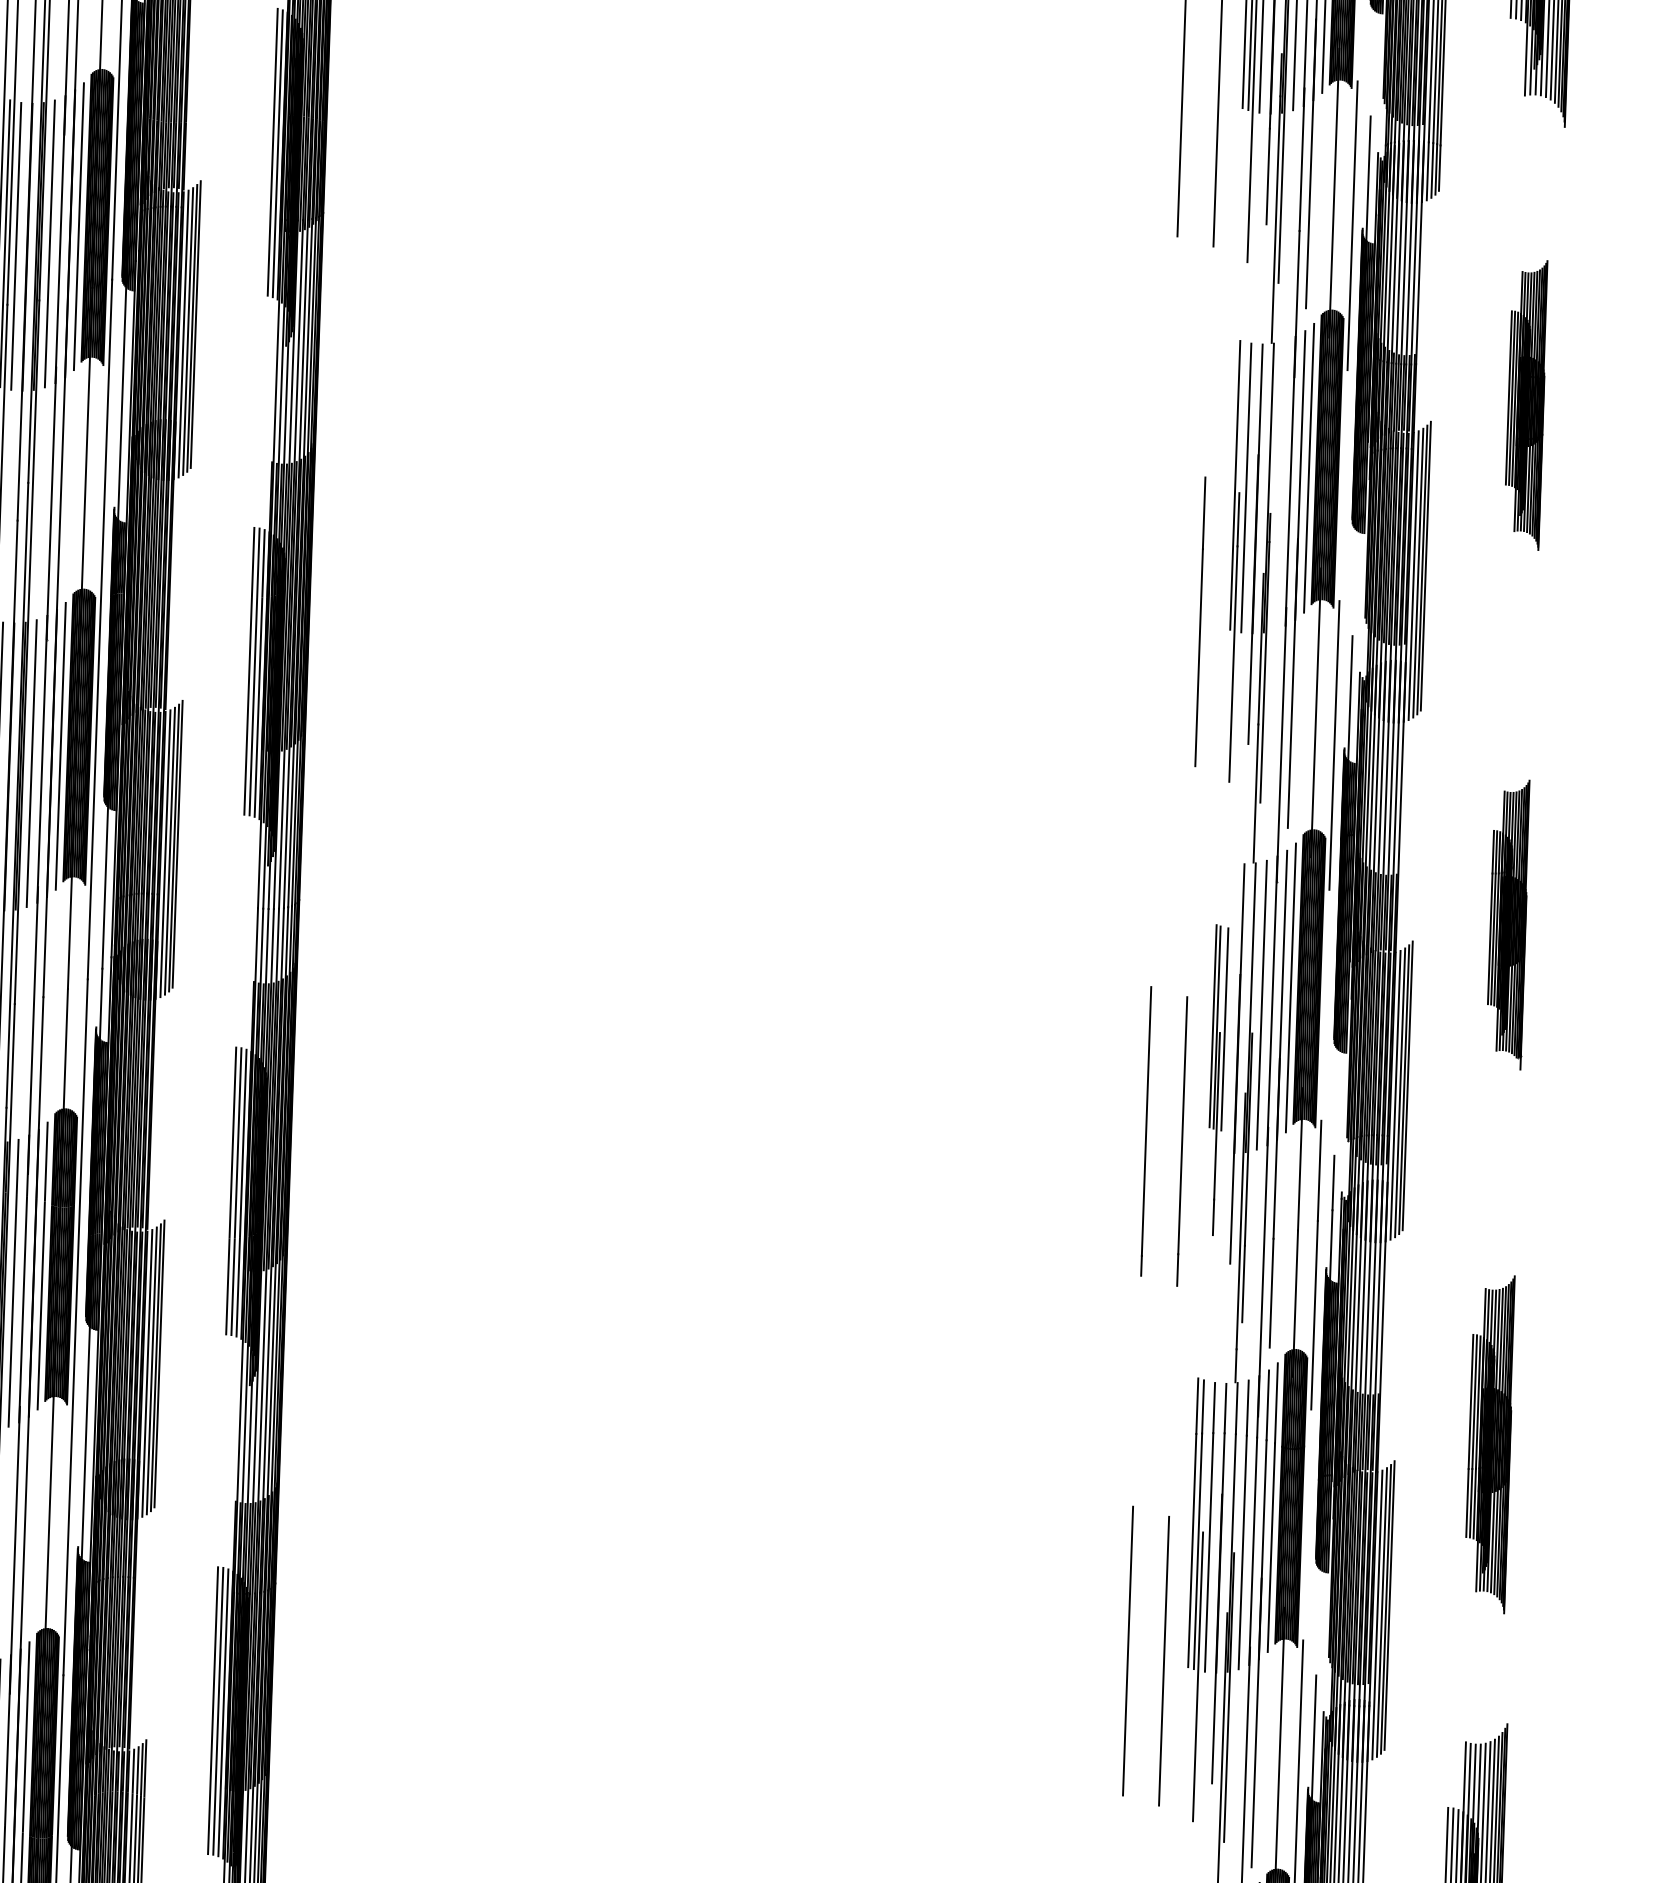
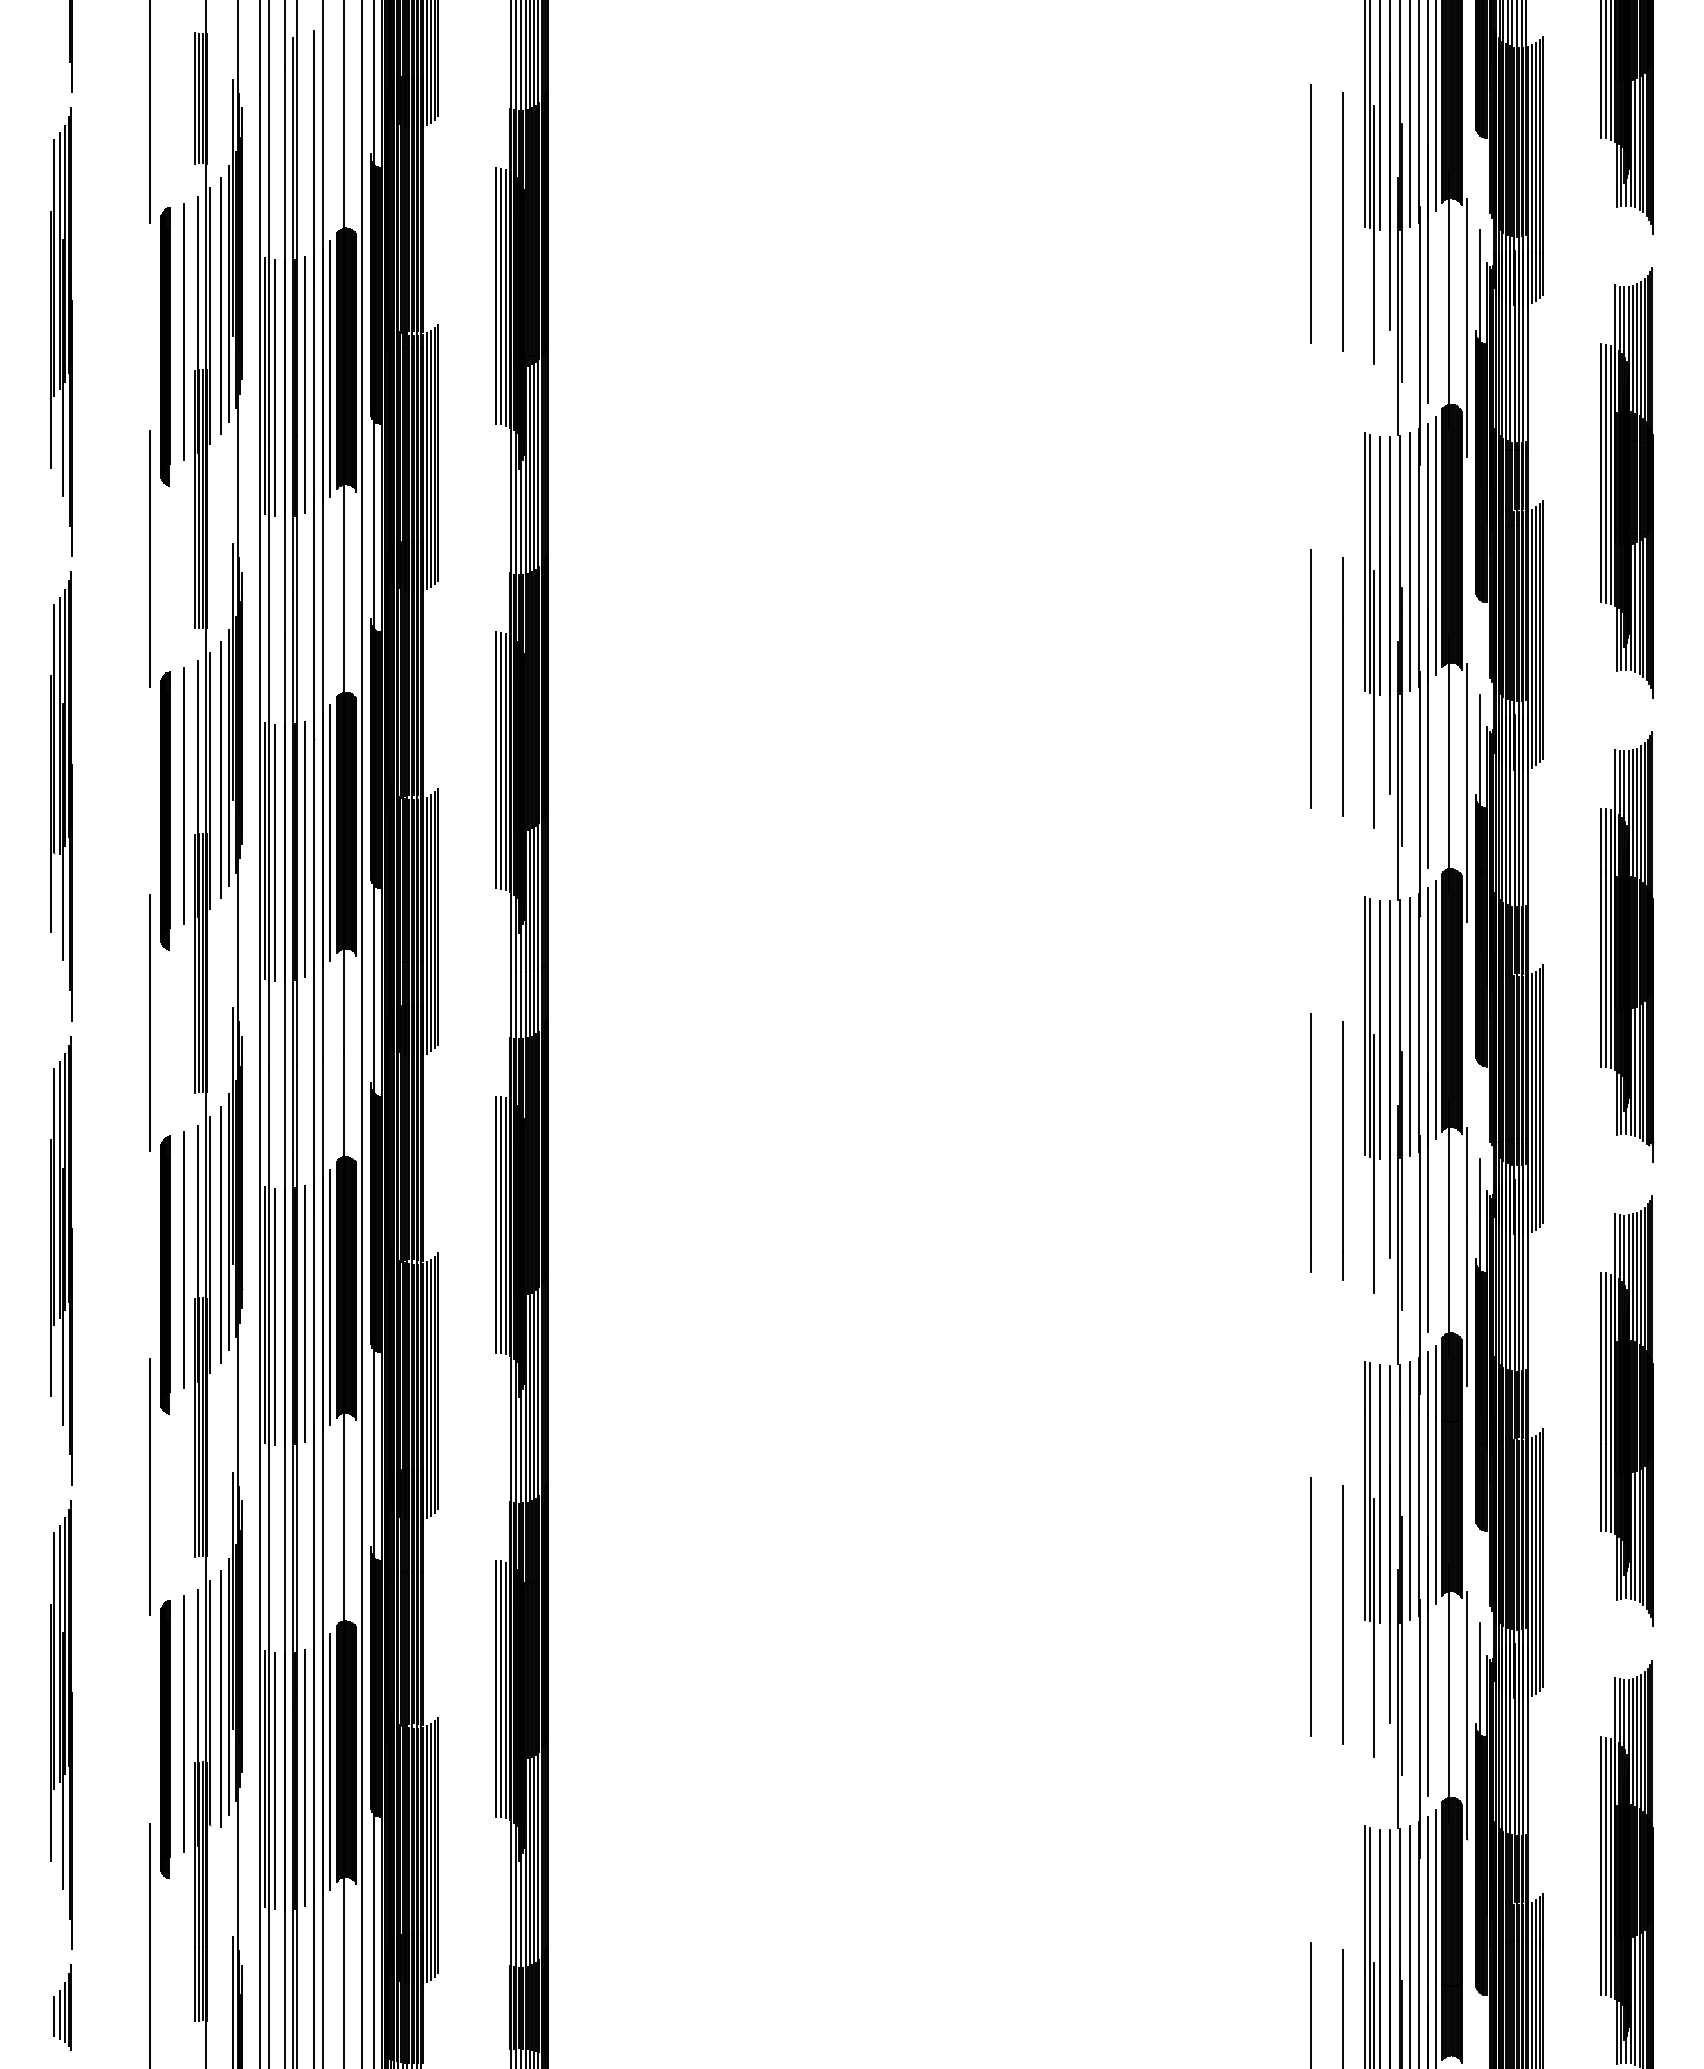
line: (267, 152) -> (496, 296), added
part: (1525, 404) -> (1626, 482), size x1.67
line: (1230, 483) -> (1365, 562), added
line: (1280, 485) -> (1410, 562), added
line: (1163, 611) -> (1310, 678), added
part: (1508, 923) -> (1627, 946), size x1.67
part: (1217, 1079) -> (1372, 1094), size x1.43
part: (1489, 1443) -> (1626, 1410), size x1.43

